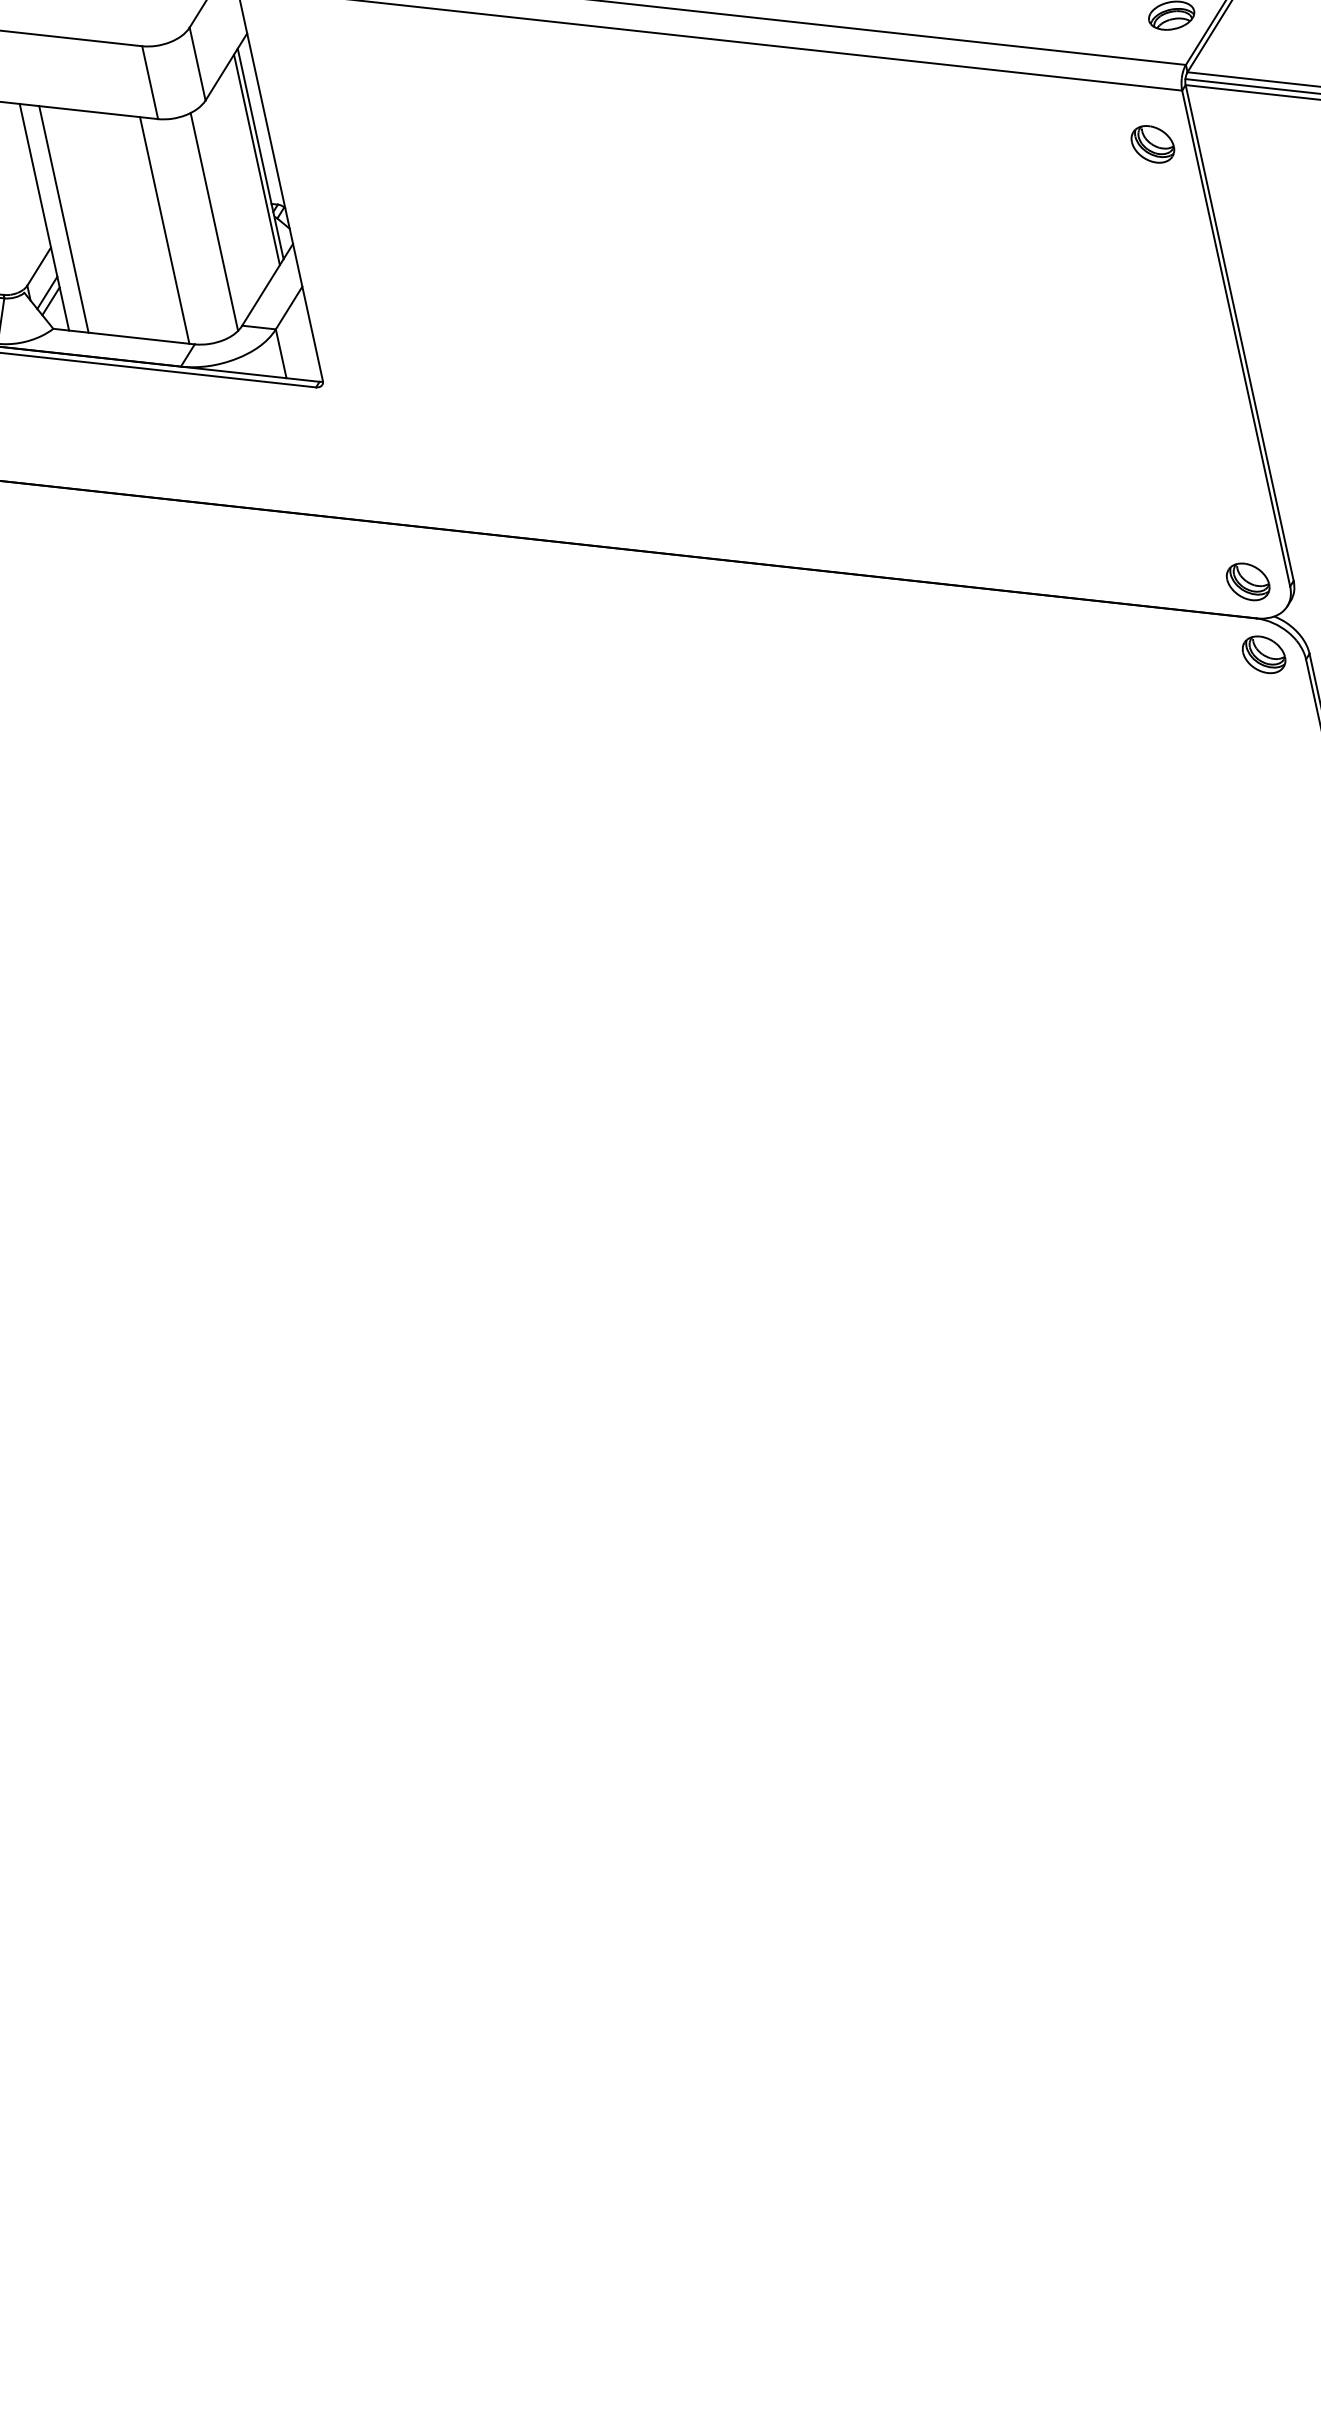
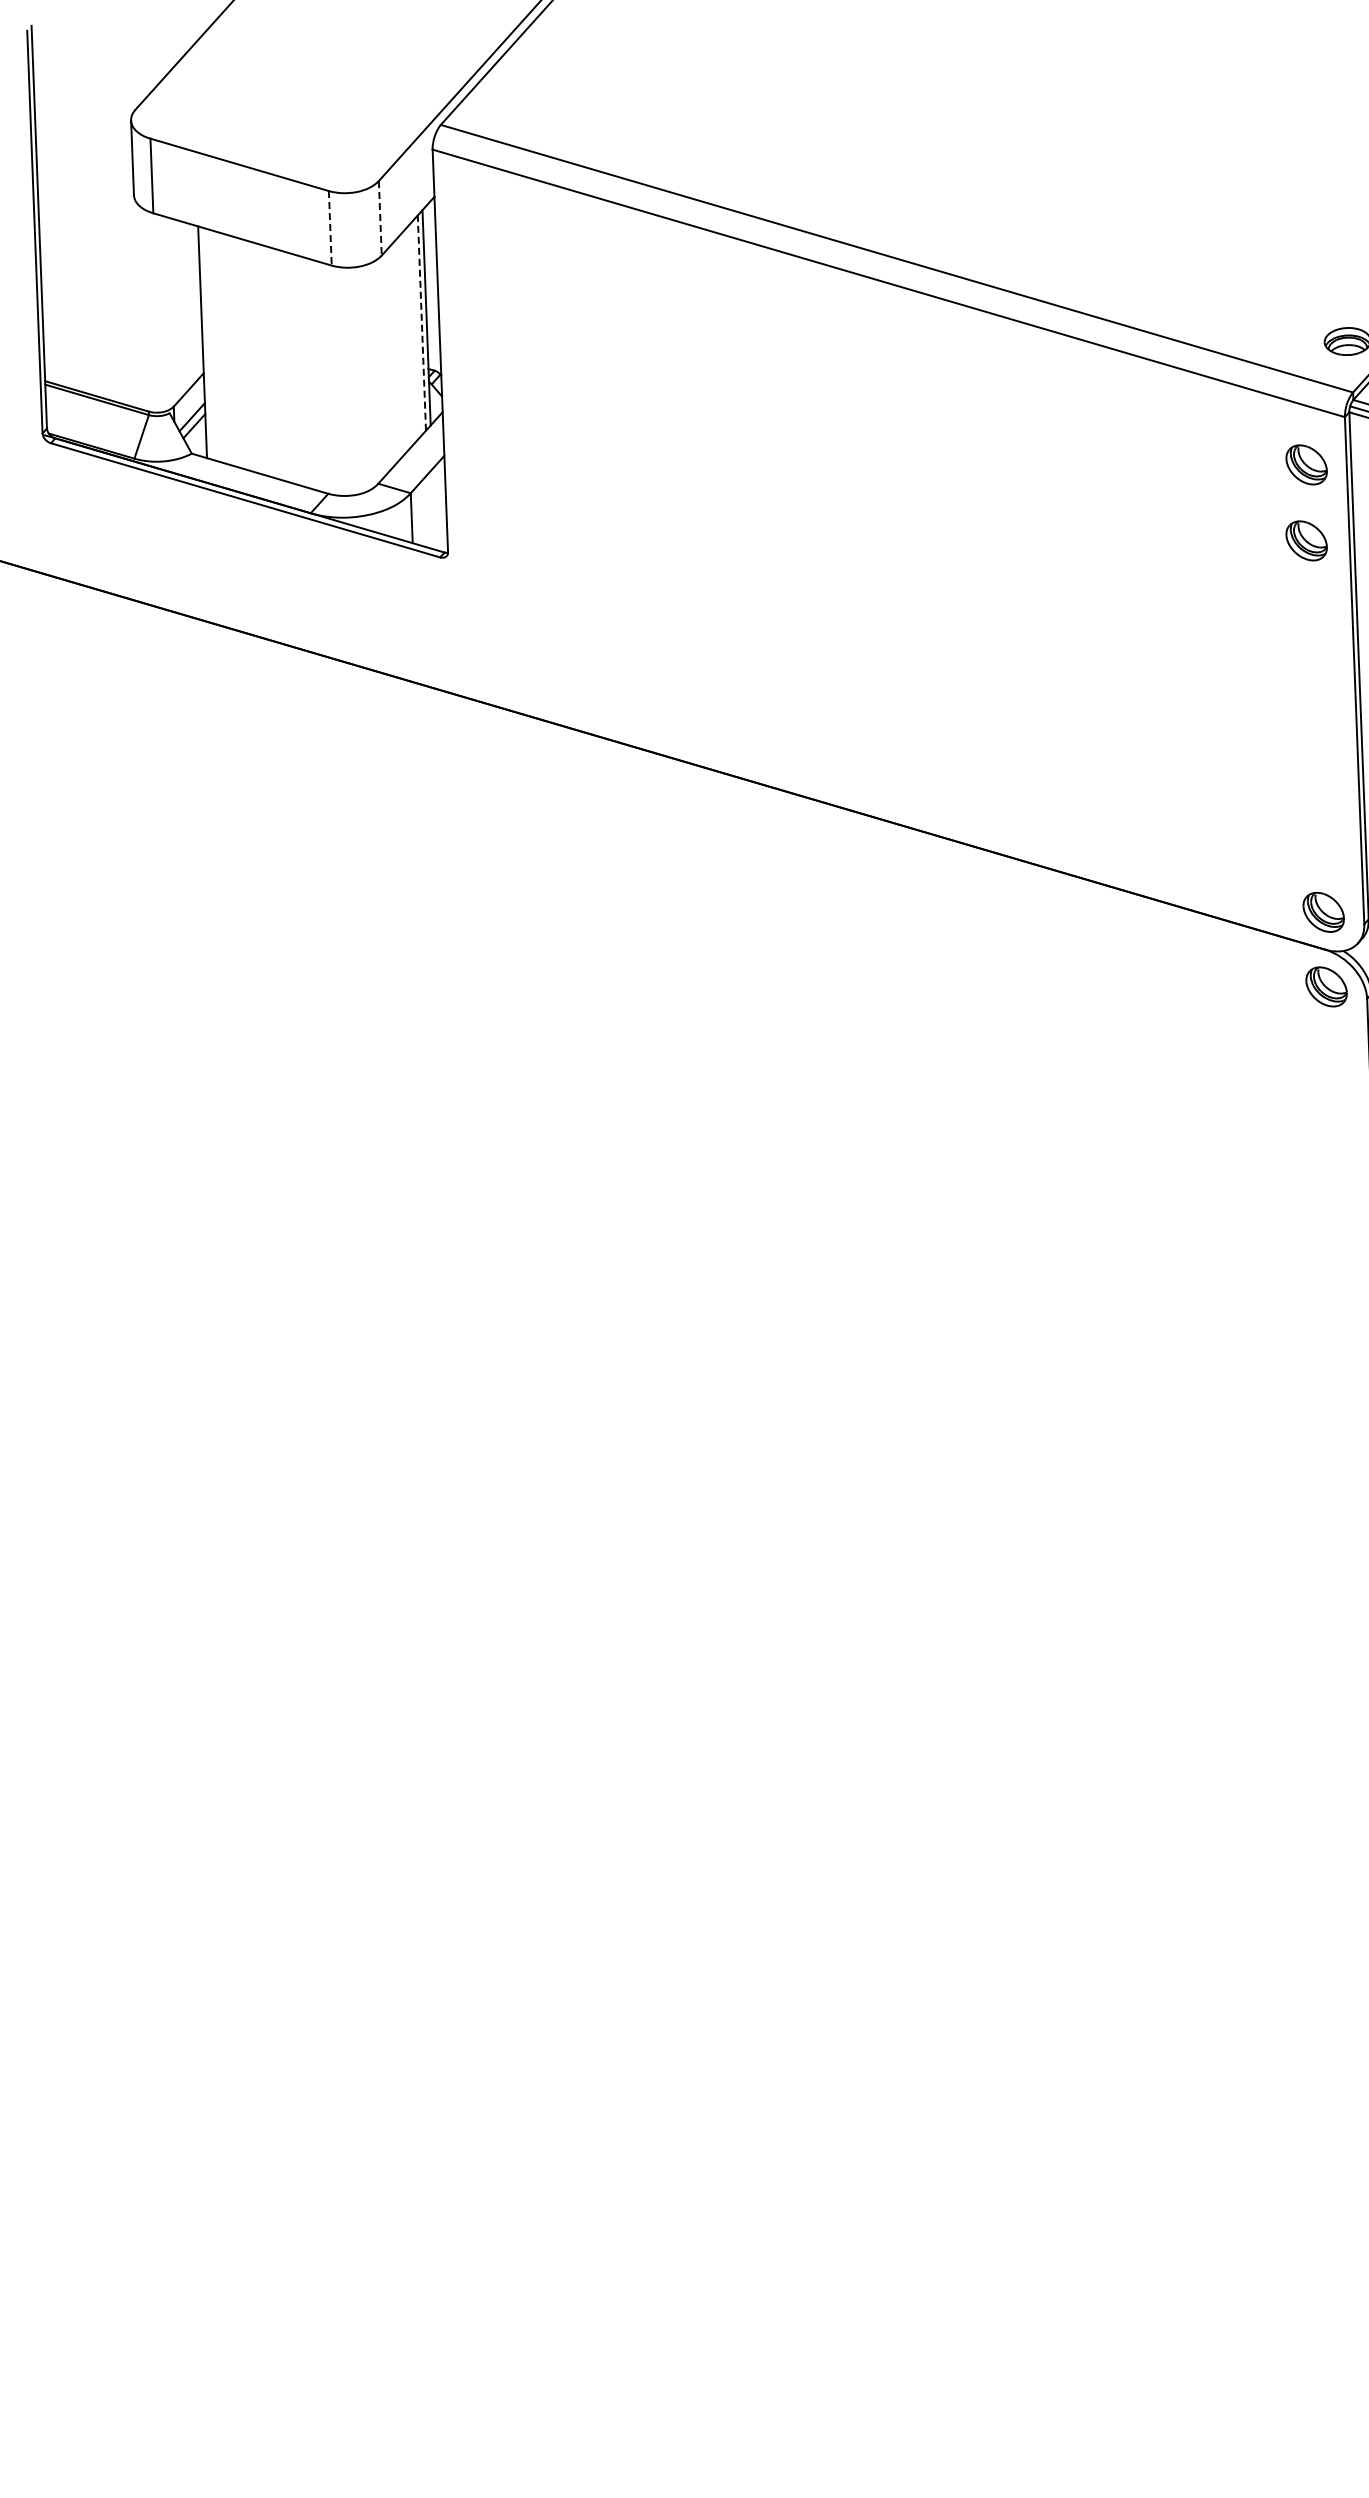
line: (197, 64) -> (380, 218), solid -> dashed
line: (150, 82) -> (330, 228), solid -> dashed
line: (256, 160) -> (421, 323), solid -> dashed
part: (1165, 218) -> (1306, 540), added
line: (62, 219) -> (220, 347), removed
line: (213, 221) -> (368, 376), removed
line: (164, 230) -> (318, 376), removed

